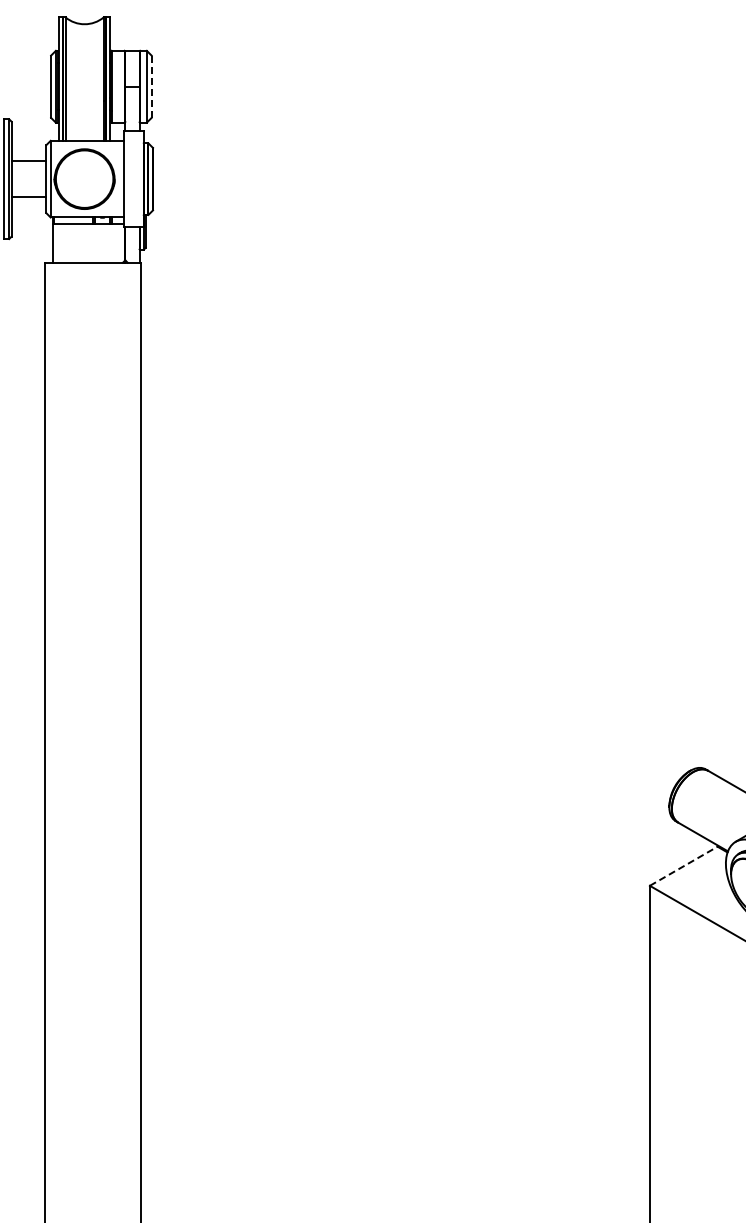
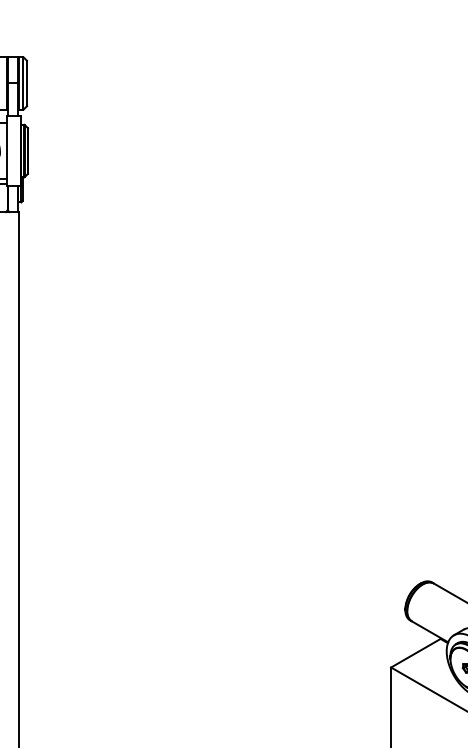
line: (151, 87) -> (26, 84), dashed -> solid
line: (684, 866) -> (416, 653), dashed -> solid

